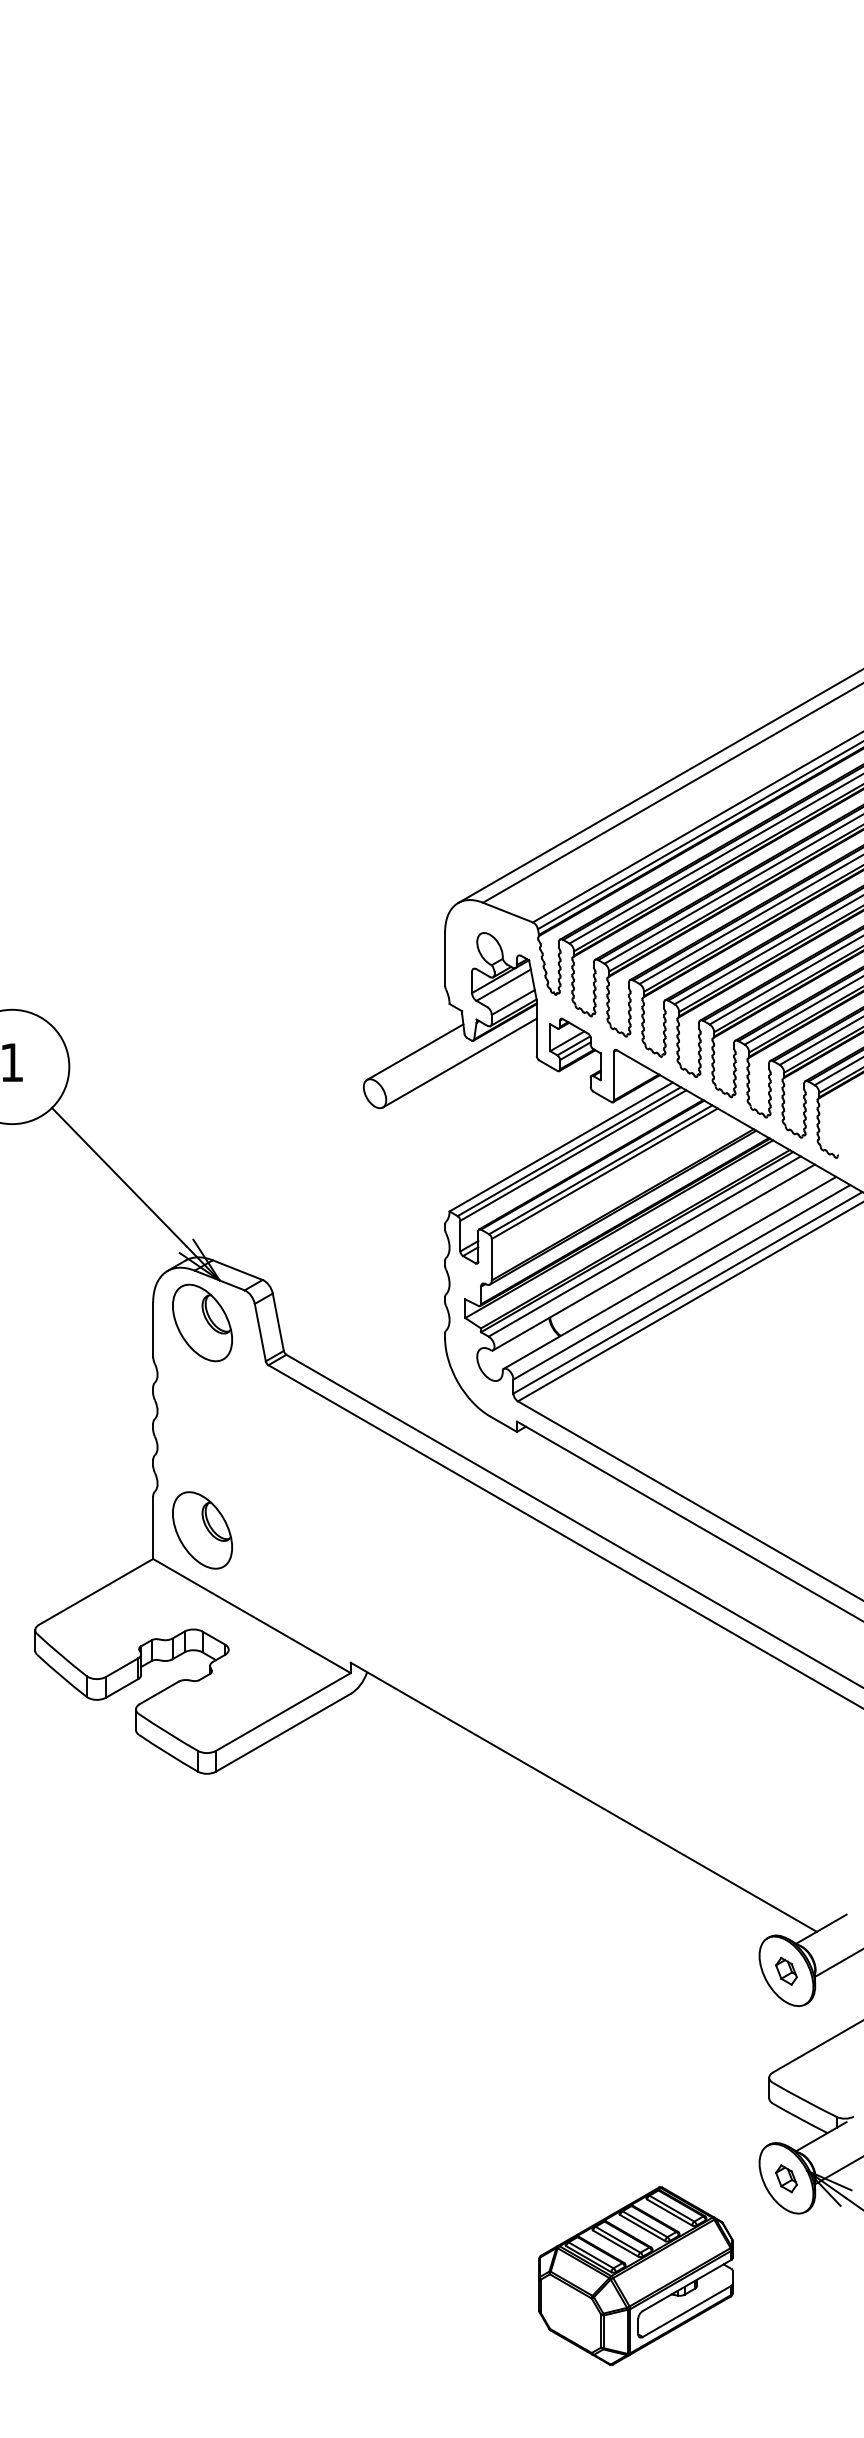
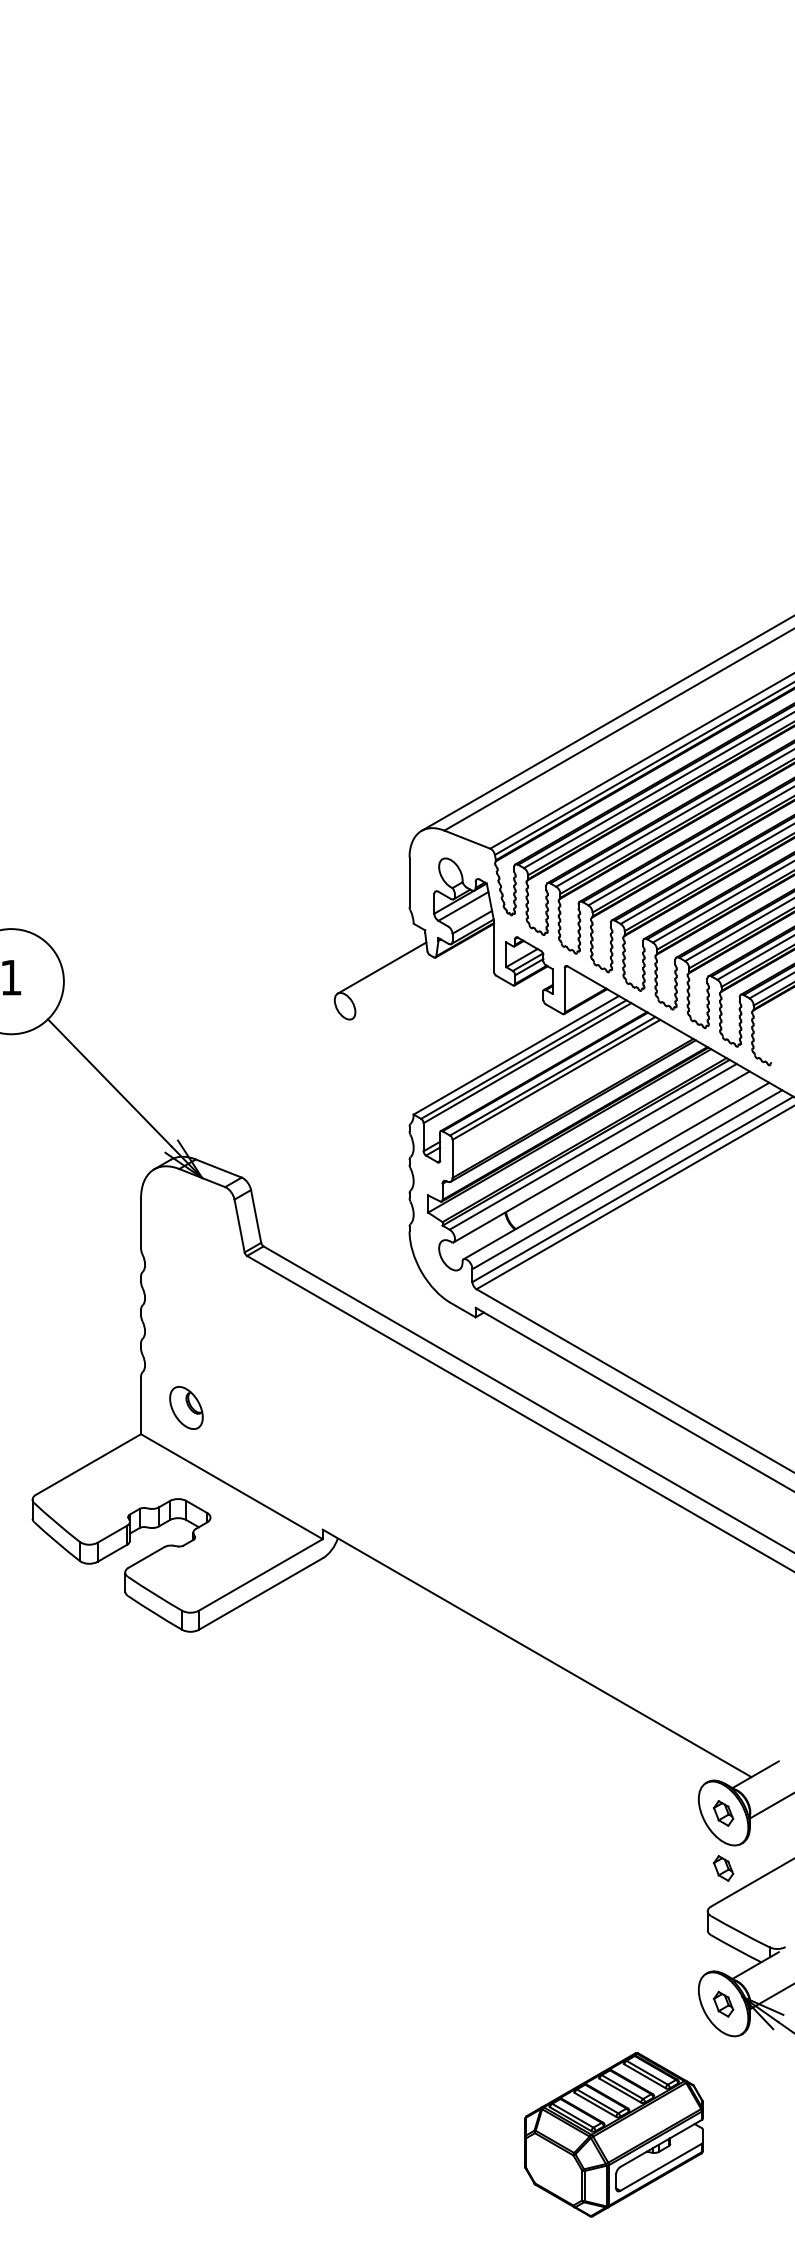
line: (459, 1062) -> (422, 977), removed
part: (202, 1323) -> (186, 1217), removed
part: (202, 1529) -> (186, 1407), size x0.6
part: (786, 2031) -> (723, 1868), added
part: (635, 2275) -> (613, 2134), moved

